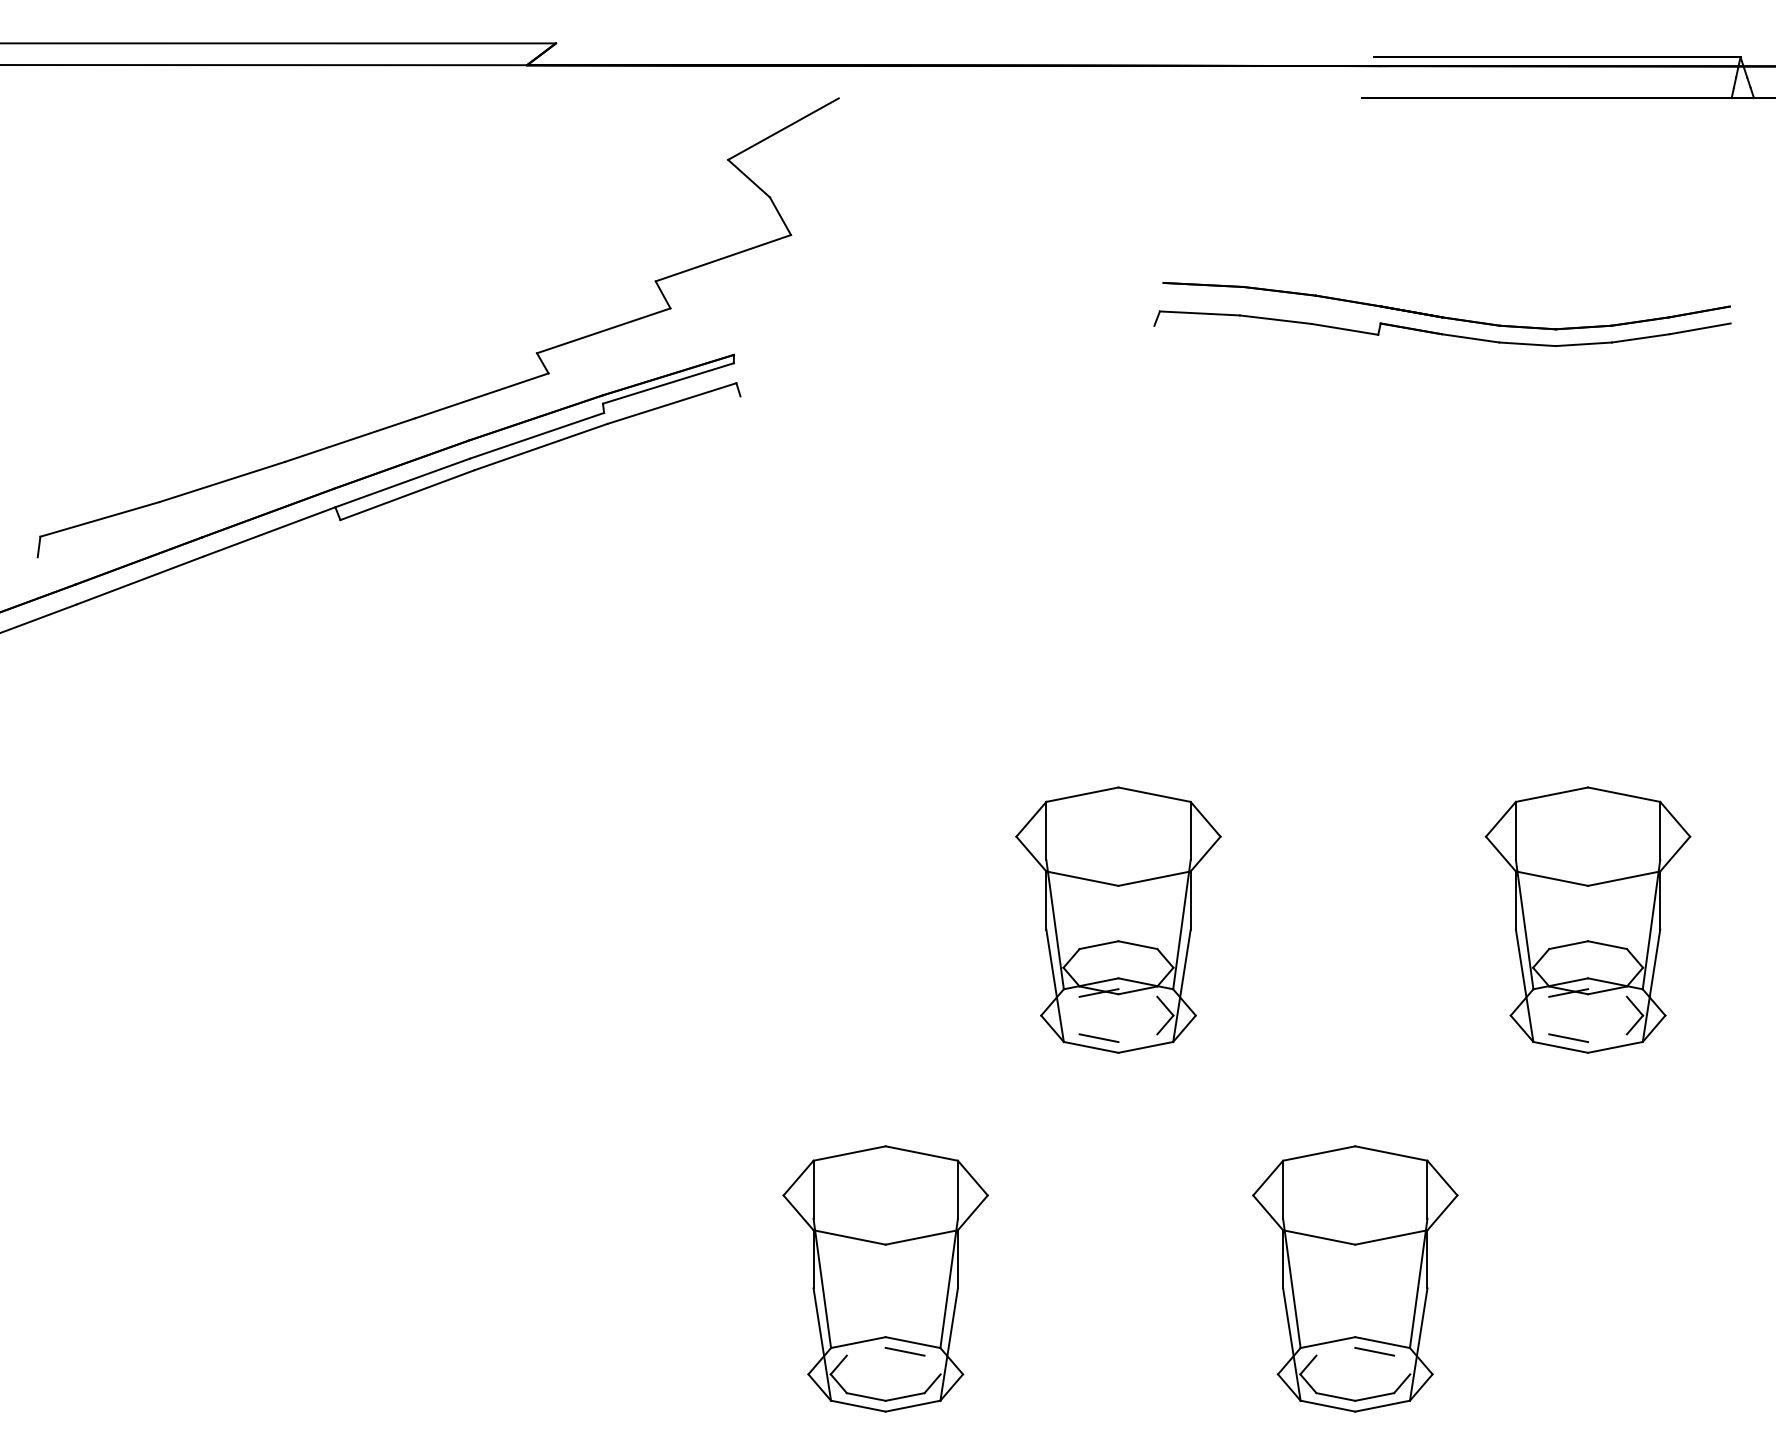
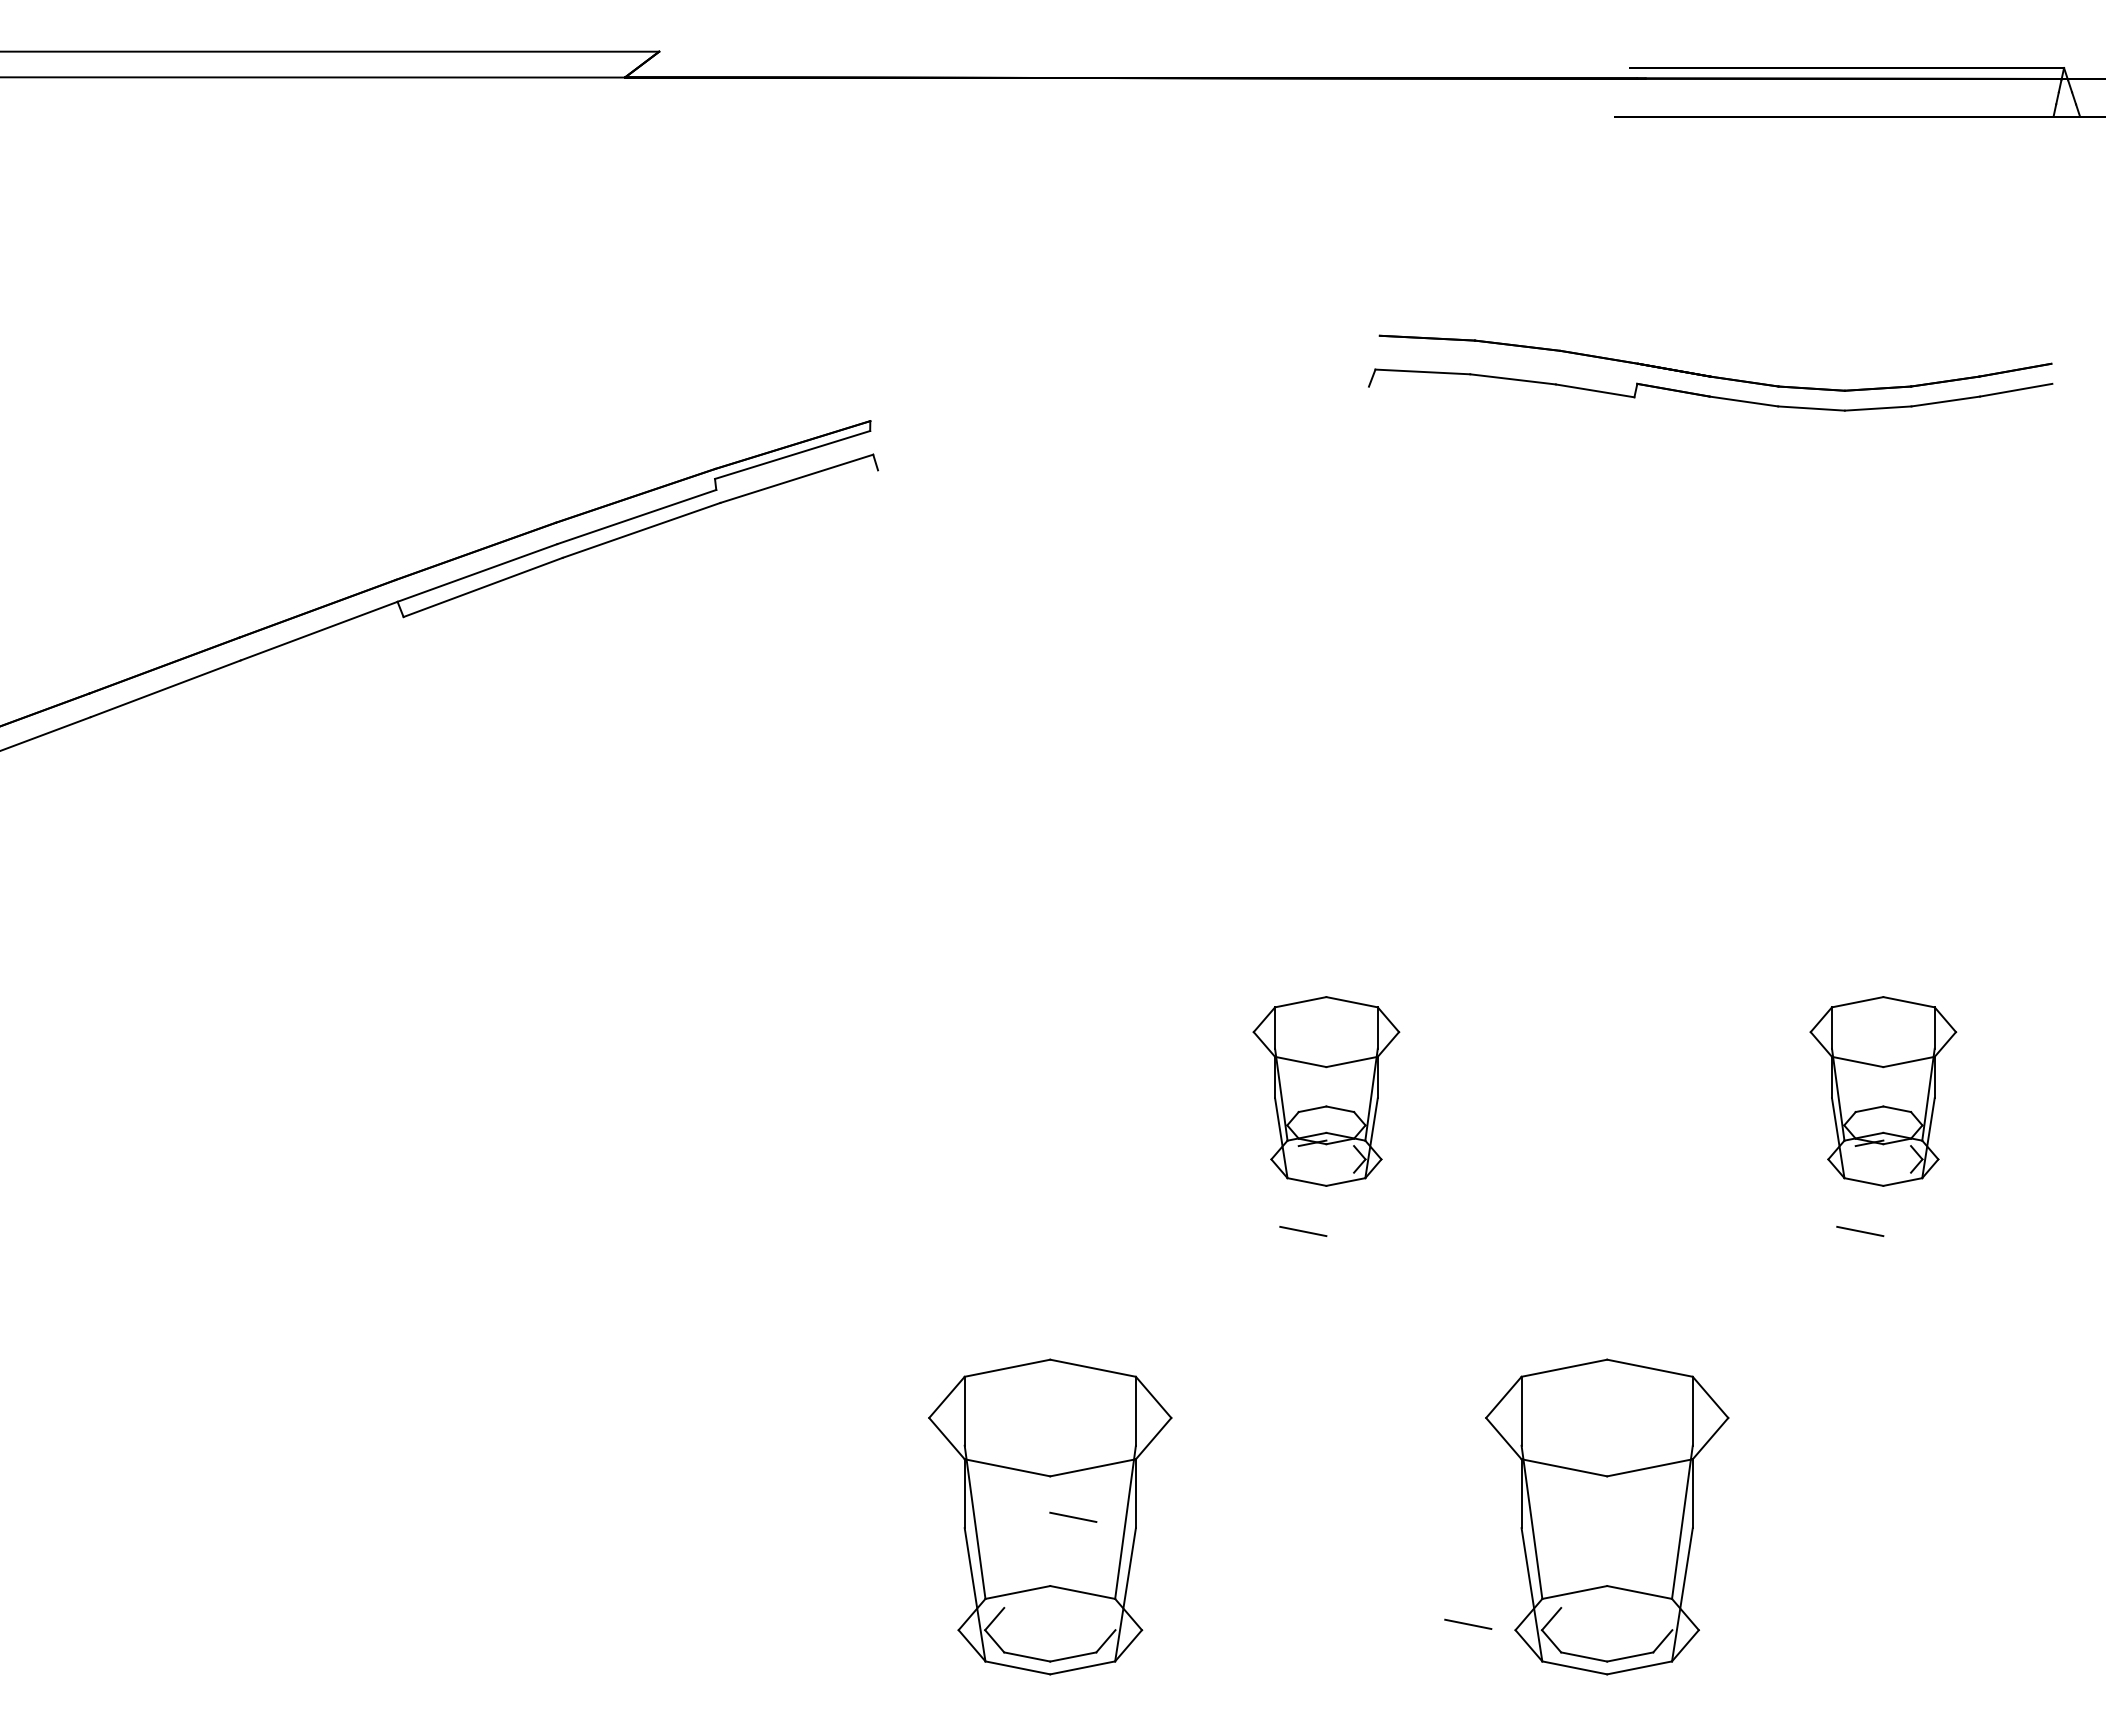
part: (461, 401) -> (547, 476), removed
part: (1118, 920) -> (1326, 1091), size x0.6
part: (1588, 920) -> (1883, 1091), size x0.6
line: (905, 1351) -> (1073, 1516), moved
line: (1374, 1351) -> (1468, 1623), moved

